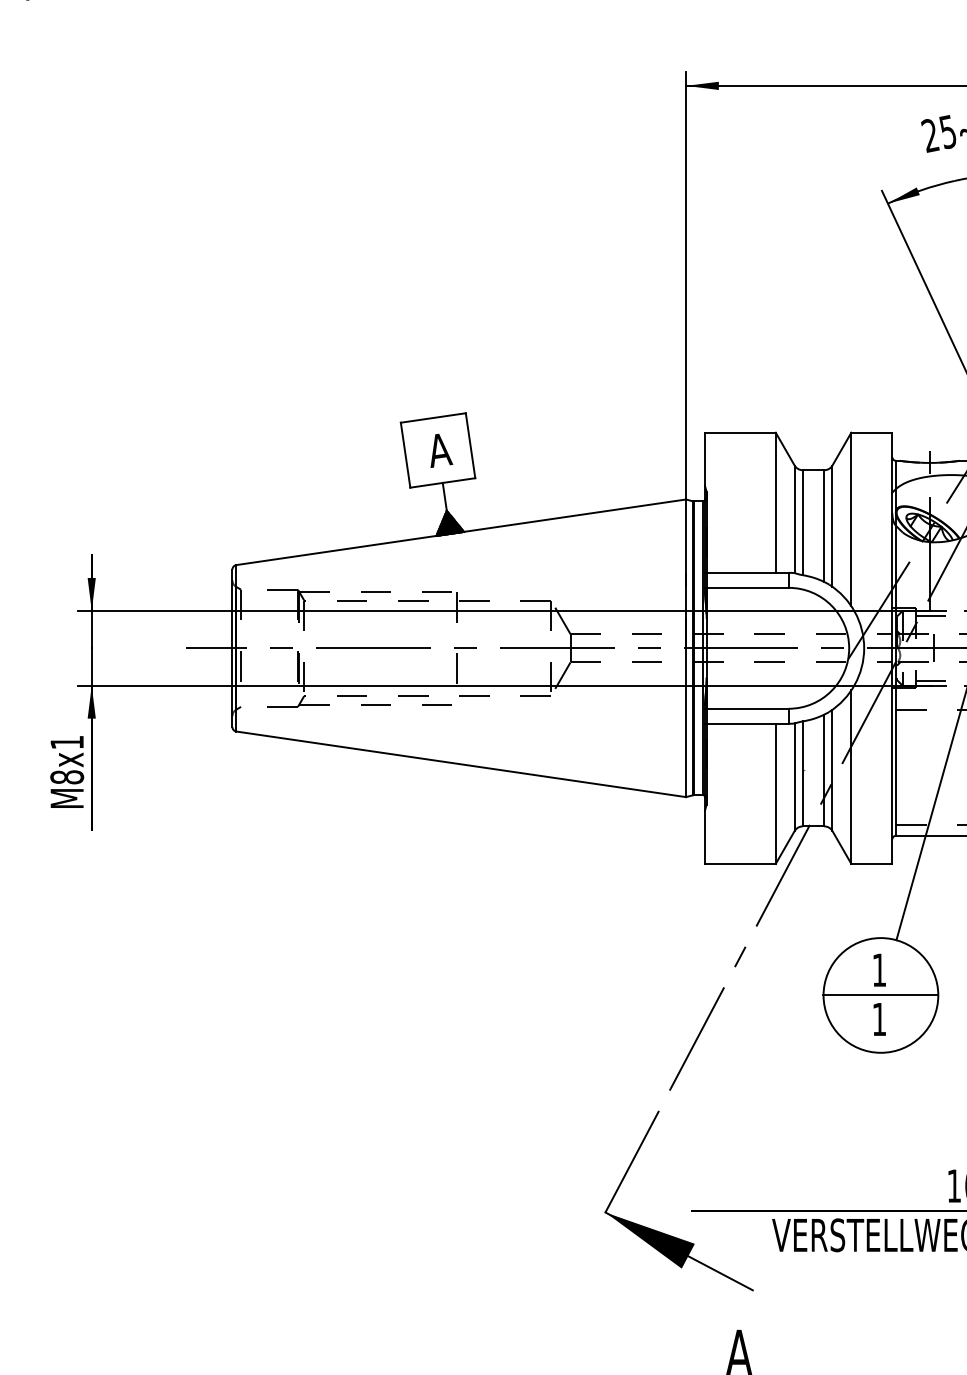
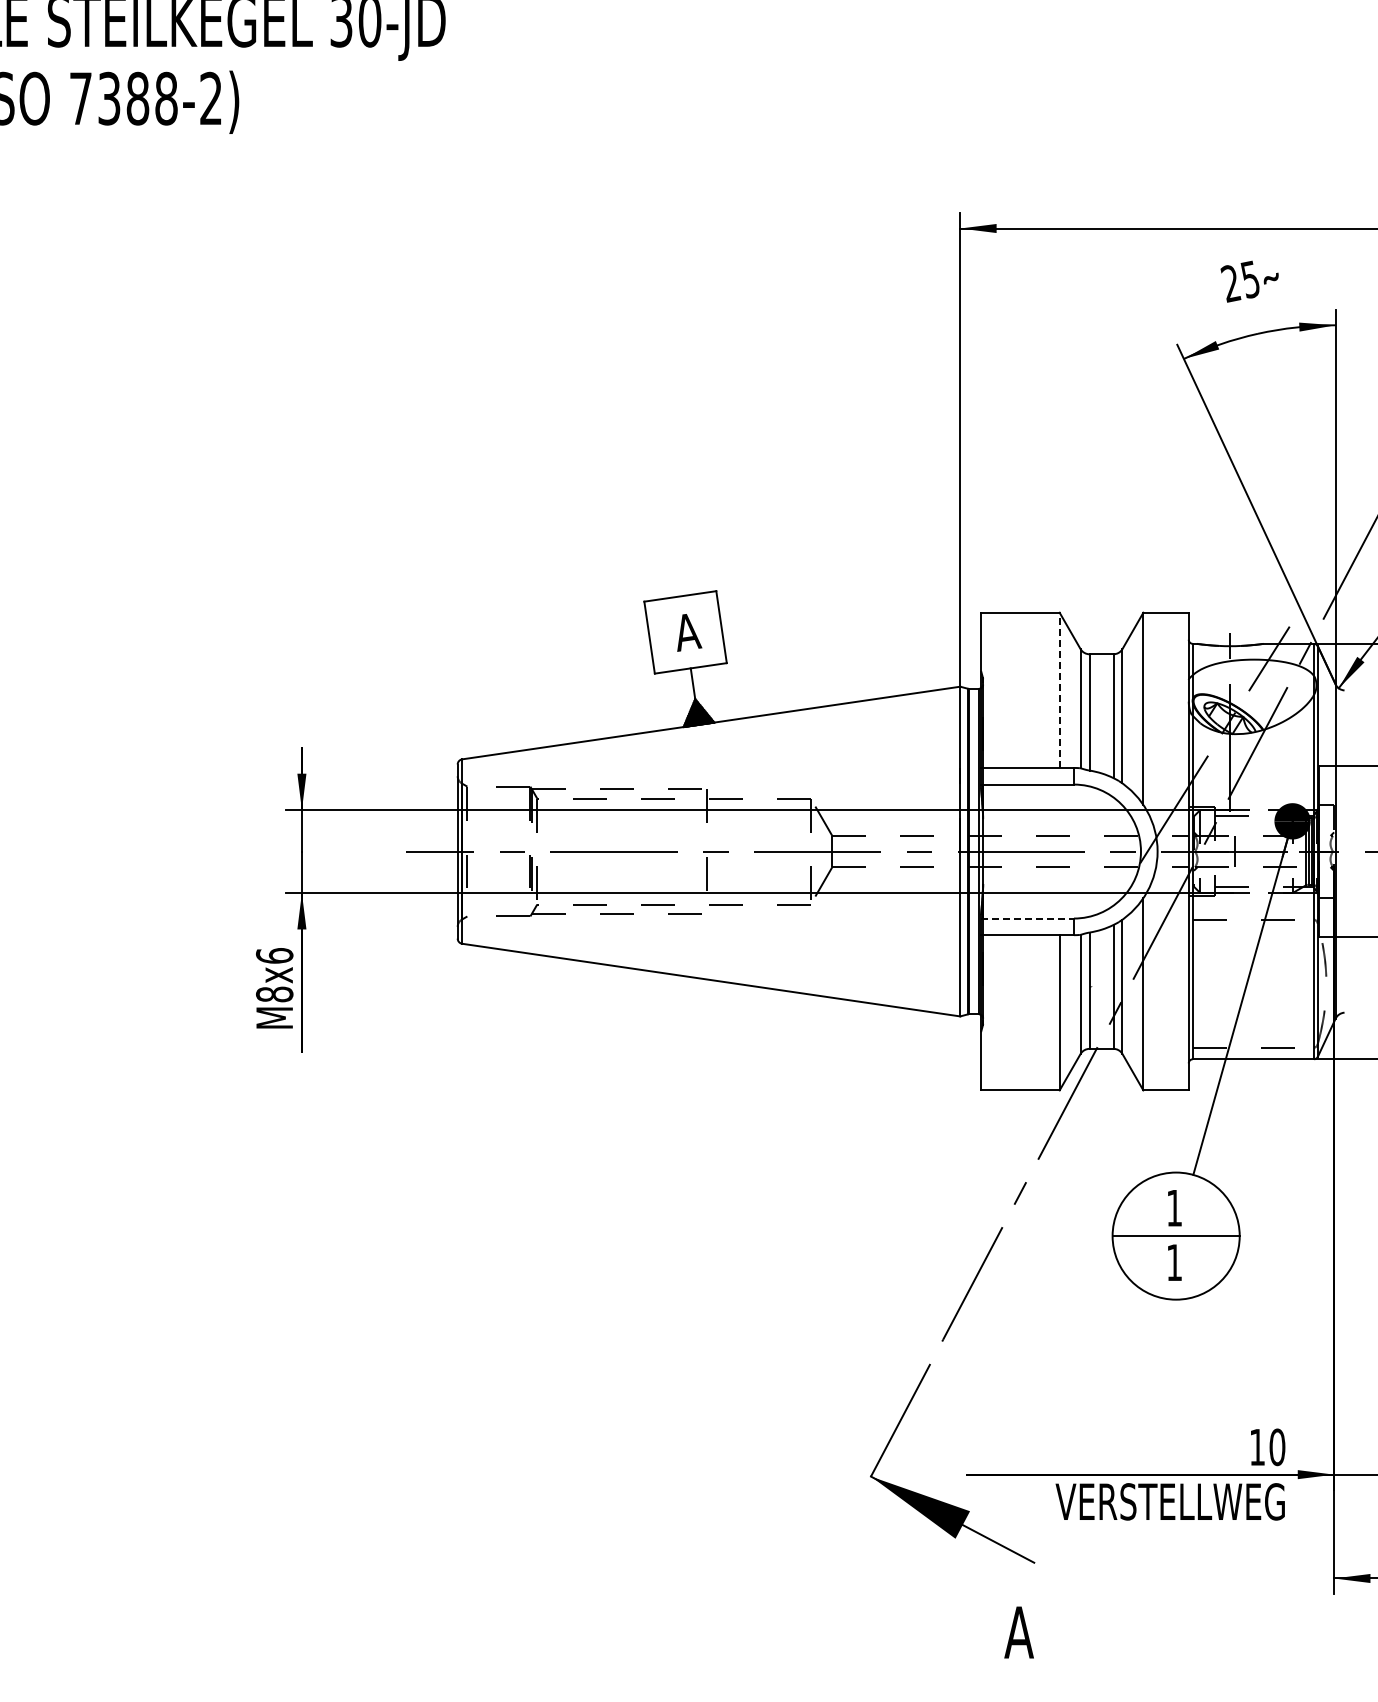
line: (775, 502) -> (1059, 690), solid -> dashed
line: (747, 708) -> (1028, 918), solid -> dashed
text: (67, 742) -> (274, 955), M8x1 -> M8x6

